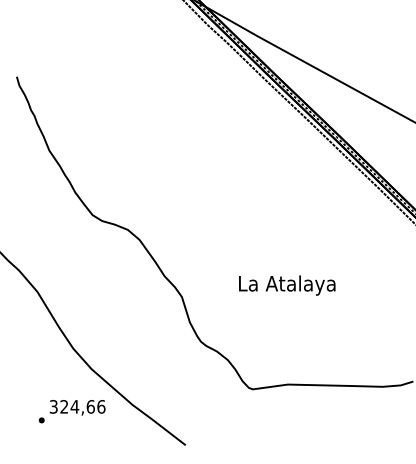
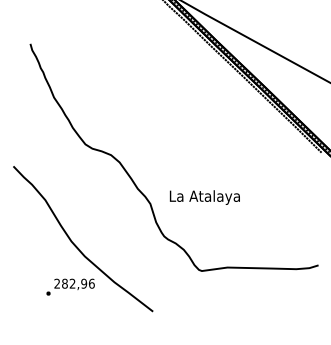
text: (286, 285) -> (204, 197), moved
text: (71, 406) -> (70, 283), 324,66 -> 282,96

